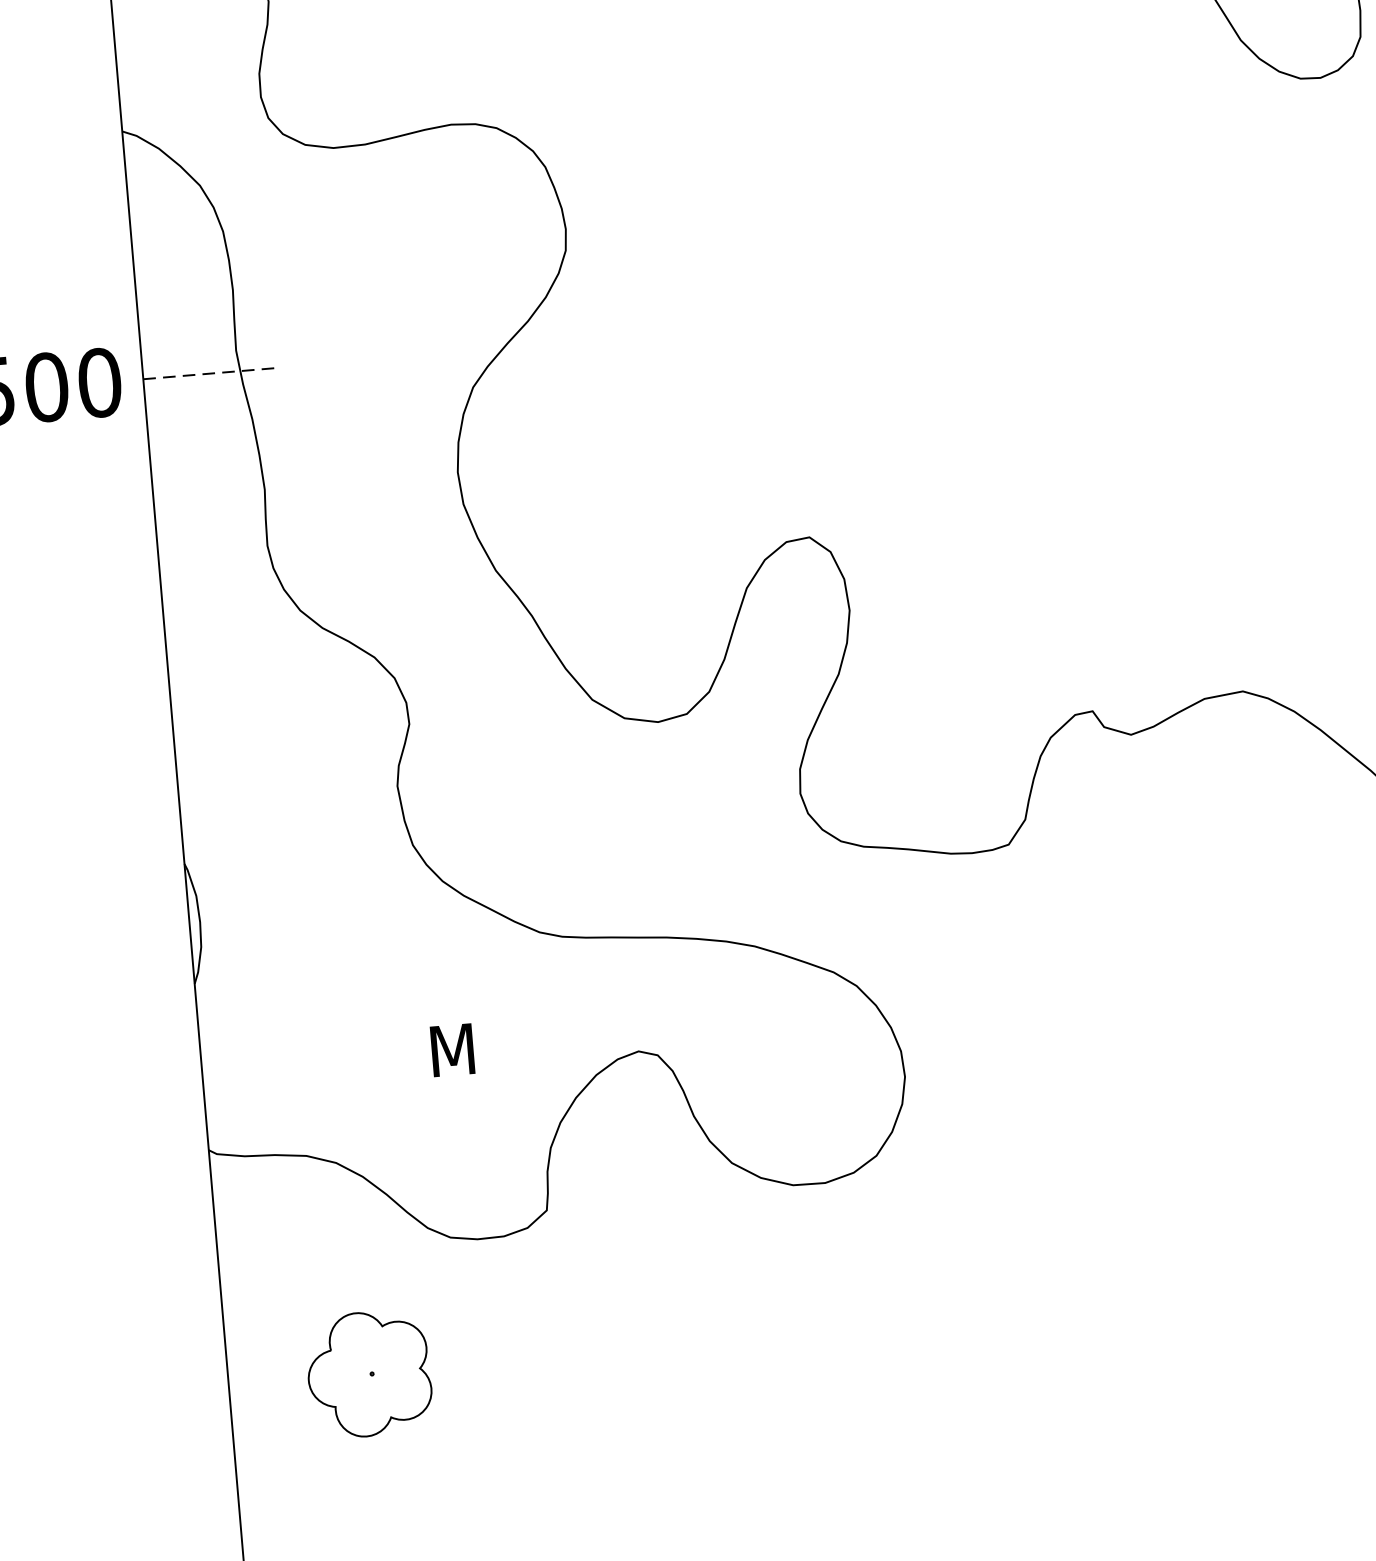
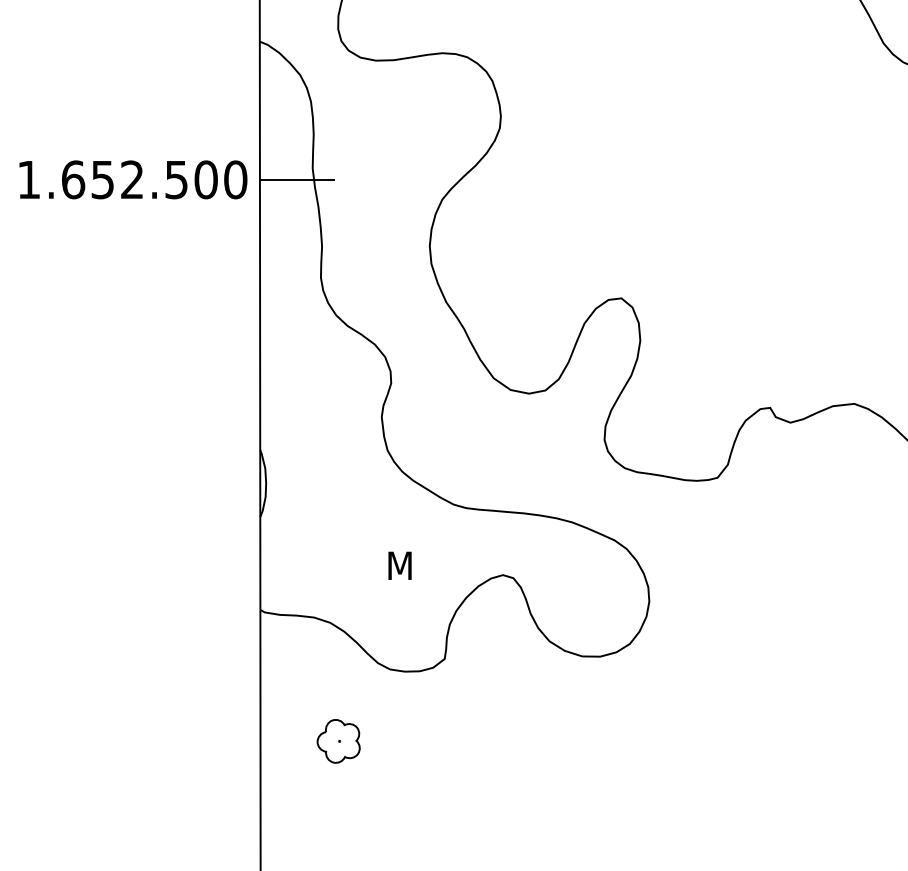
line: (210, 372) -> (297, 179), dashed -> solid
part: (368, 1374) -> (338, 741), size x0.62

